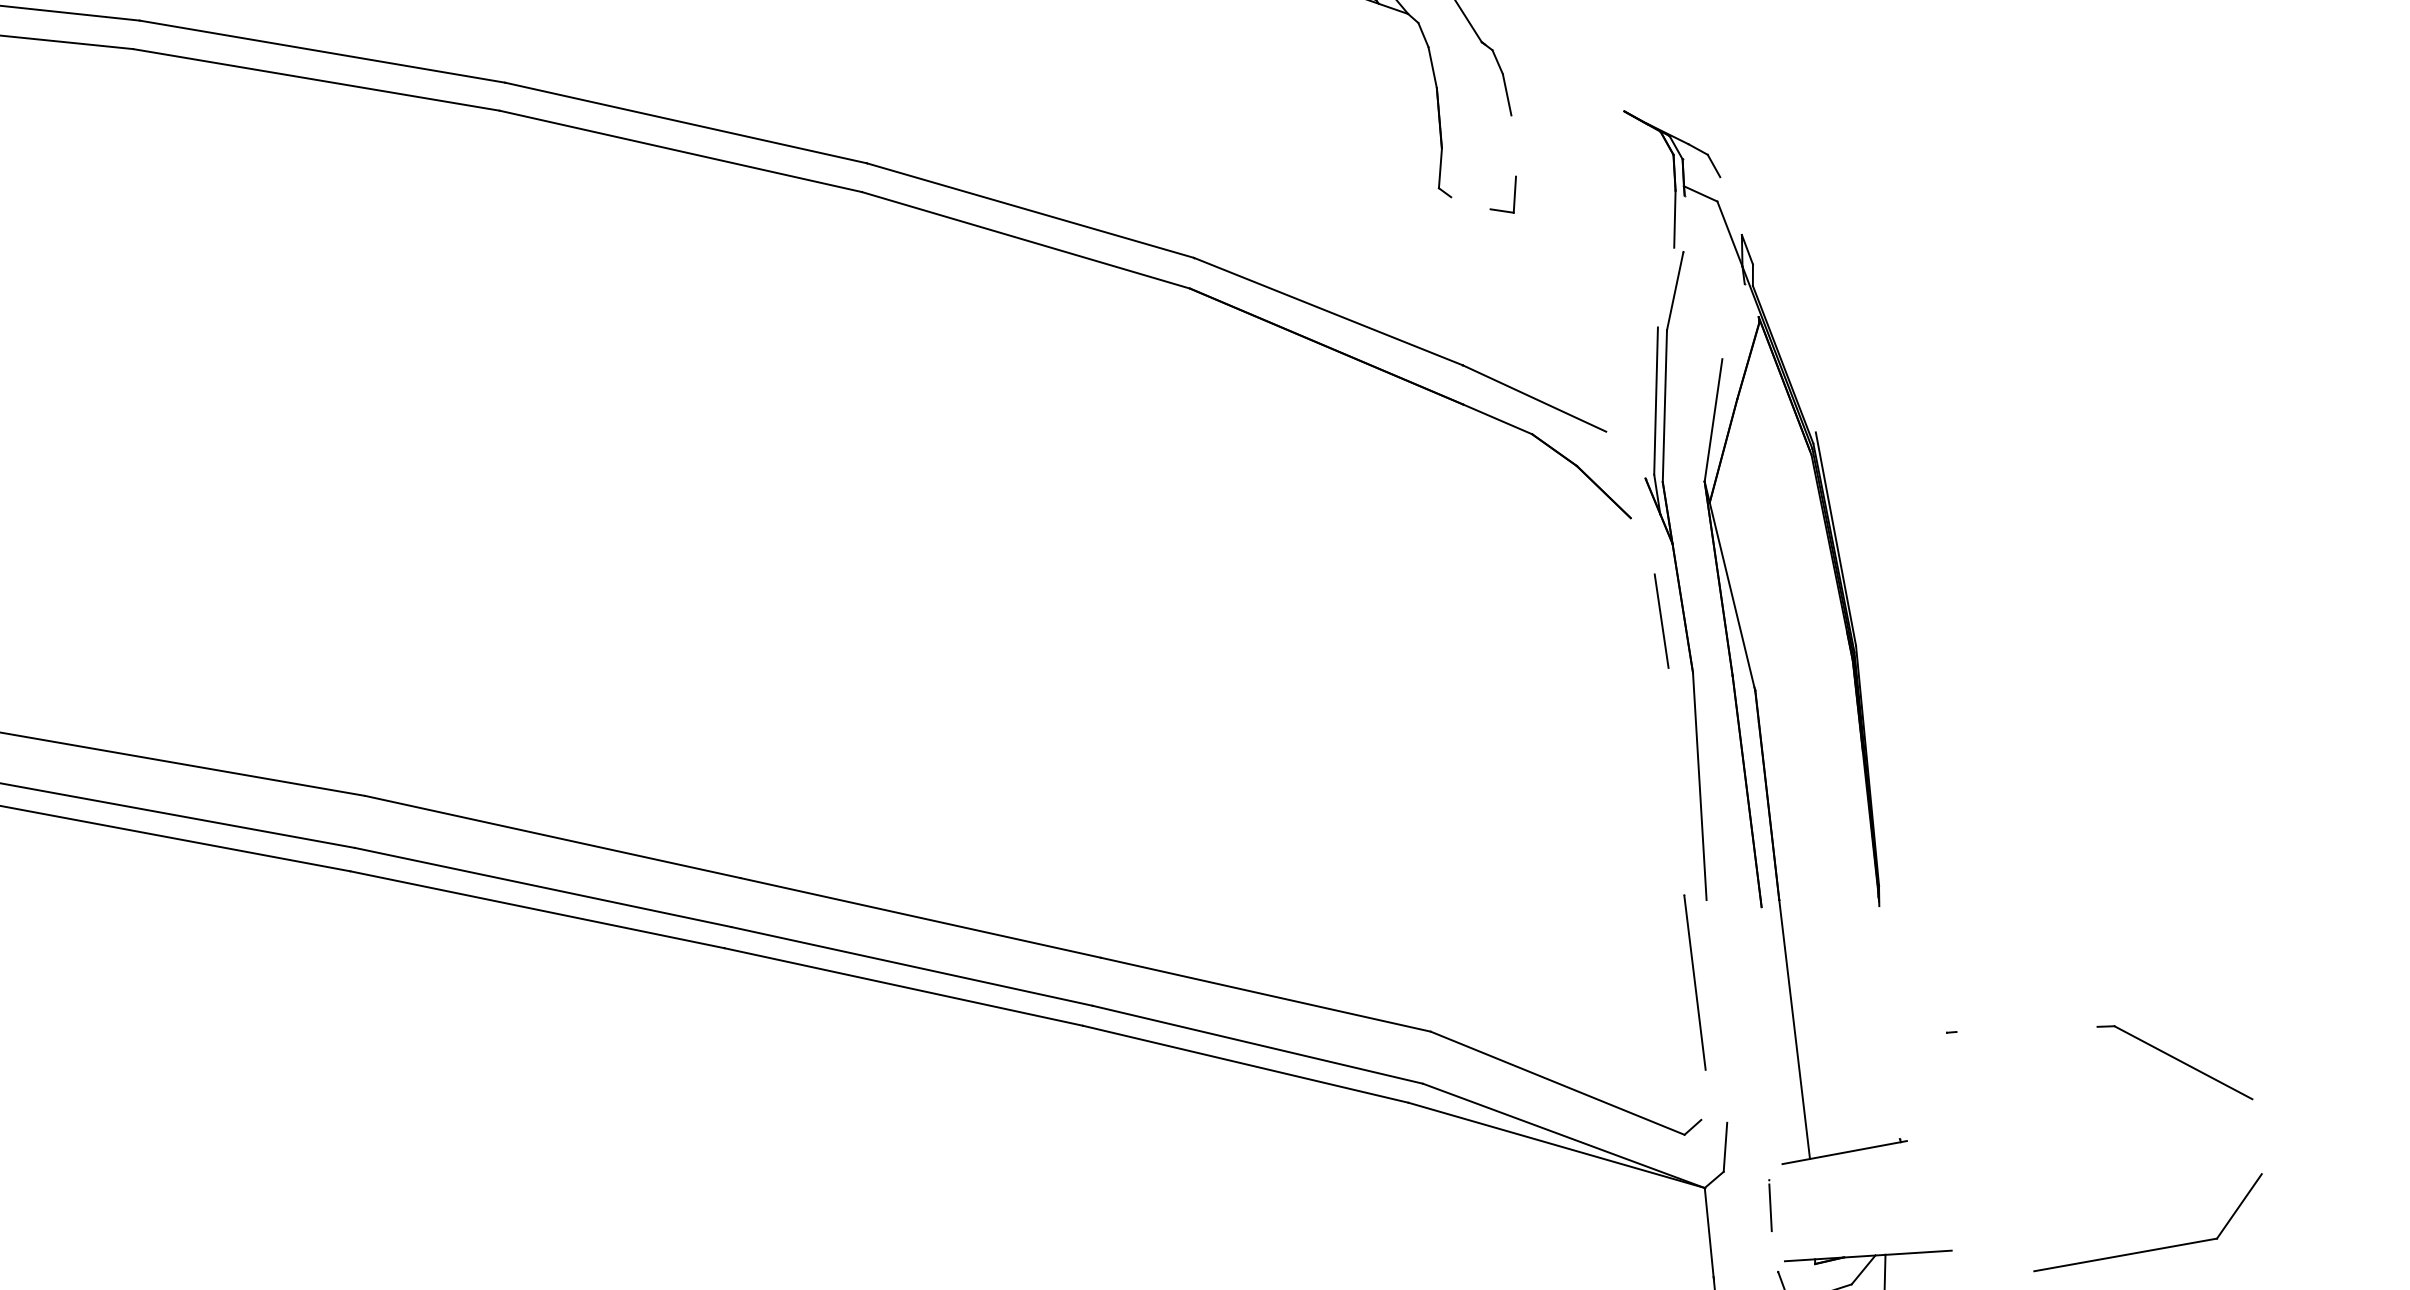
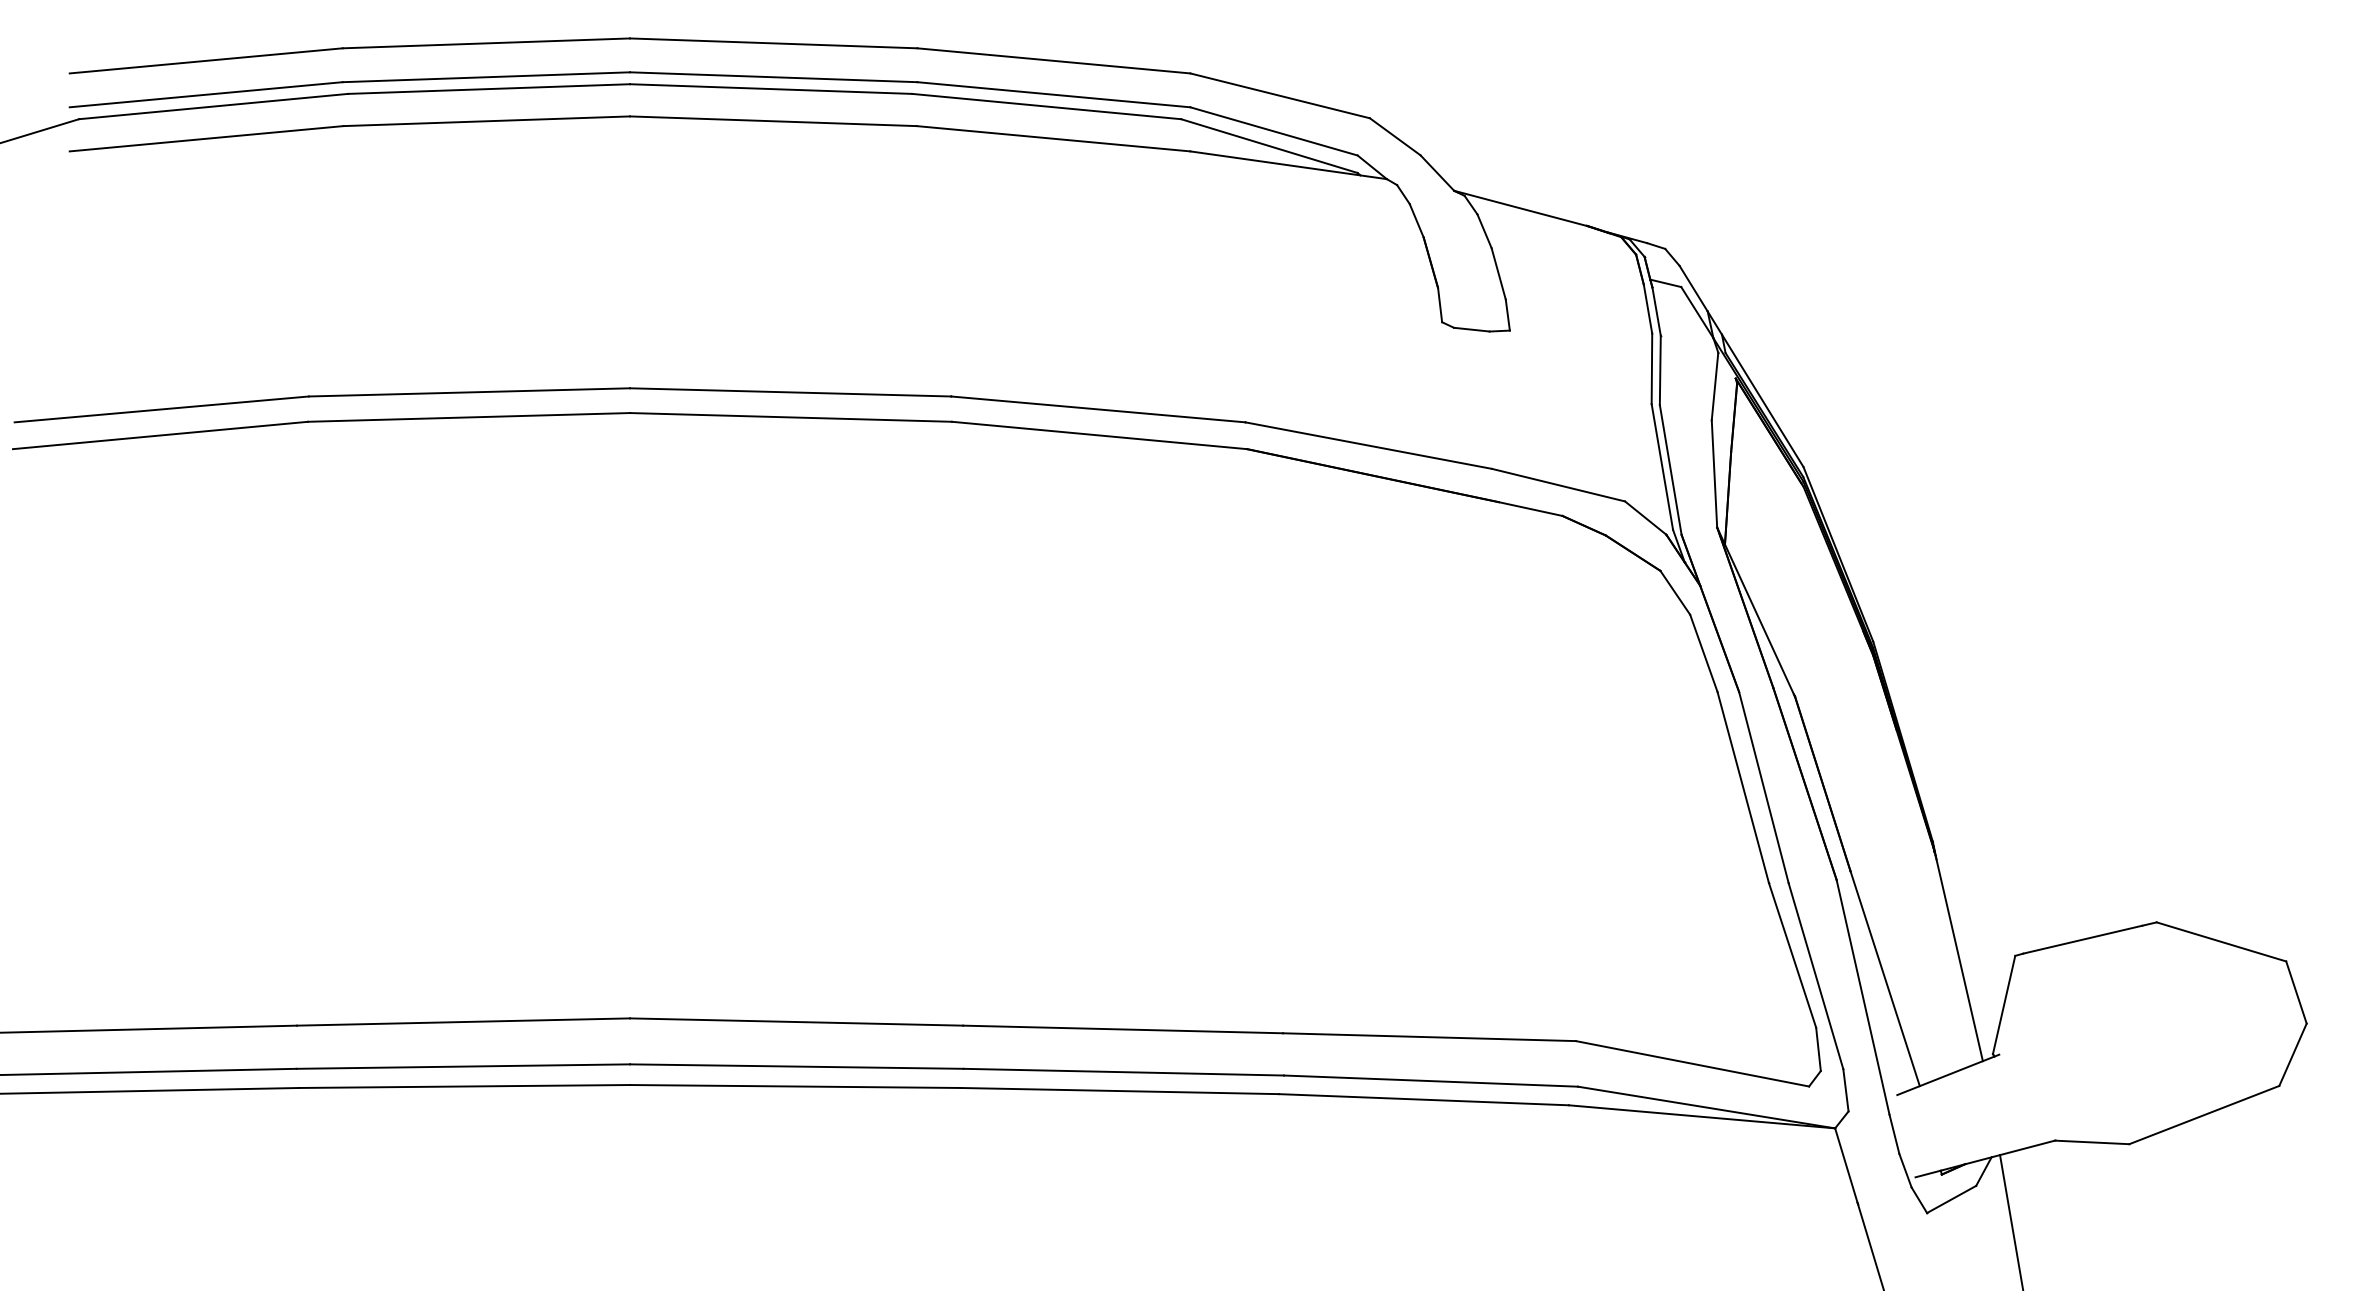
line: (1552, 76) -> (1520, 208), added
line: (1513, 145) -> (1498, 273), added
line: (1470, 202) -> (1471, 329), added
line: (1730, 205) -> (1693, 288), added
line: (1683, 223) -> (1656, 311), added
line: (1665, 287) -> (1651, 368), added
line: (1732, 321) -> (1714, 386), added
line: (1784, 347) -> (1762, 400), added
line: (1625, 454) -> (1645, 517), added
line: (1643, 545) -> (1675, 592), added
line: (1675, 781) -> (1742, 787), added
line: (1716, 1011) -> (1815, 976), added
line: (1882, 1023) -> (1958, 958), added
line: (2026, 1029) -> (2082, 939), added
line: (1765, 1044) -> (1862, 996), added
line: (1922, 1085) -> (2003, 1004), added
line: (1703, 1095) -> (1818, 1049), added
line: (2257, 1136) -> (2296, 992), added
line: (1775, 1251) -> (1905, 1170), added
line: (1991, 1260) -> (2091, 1142), added

